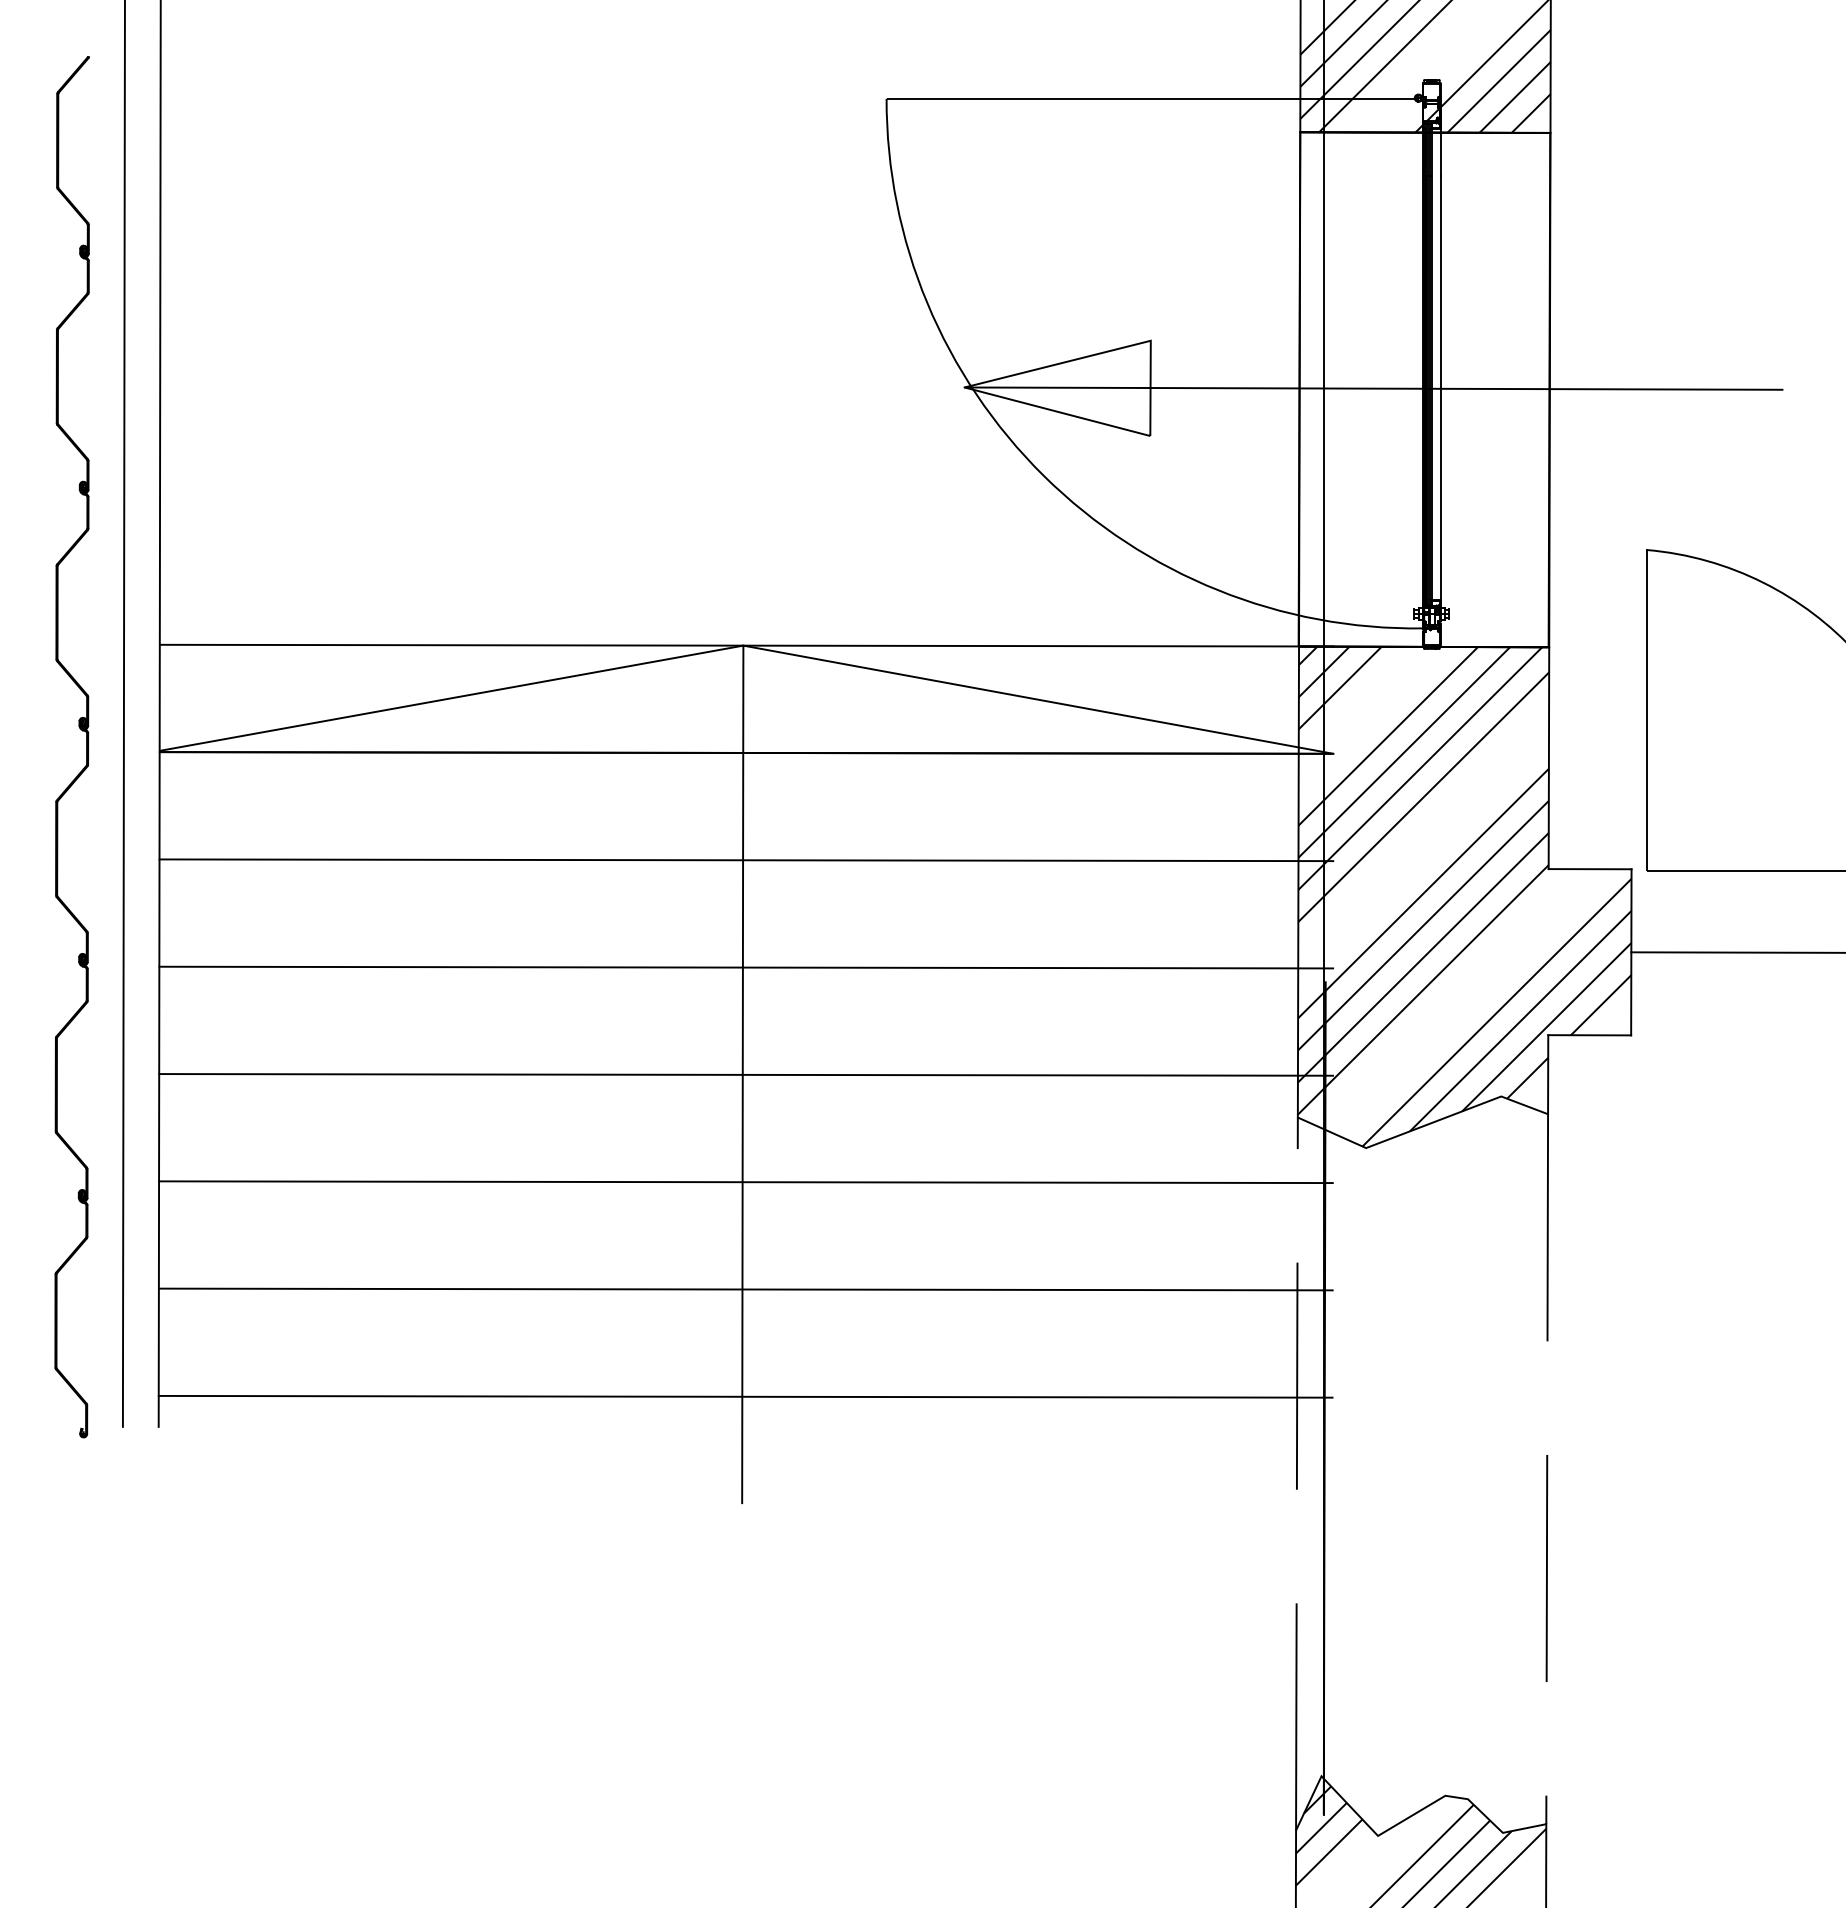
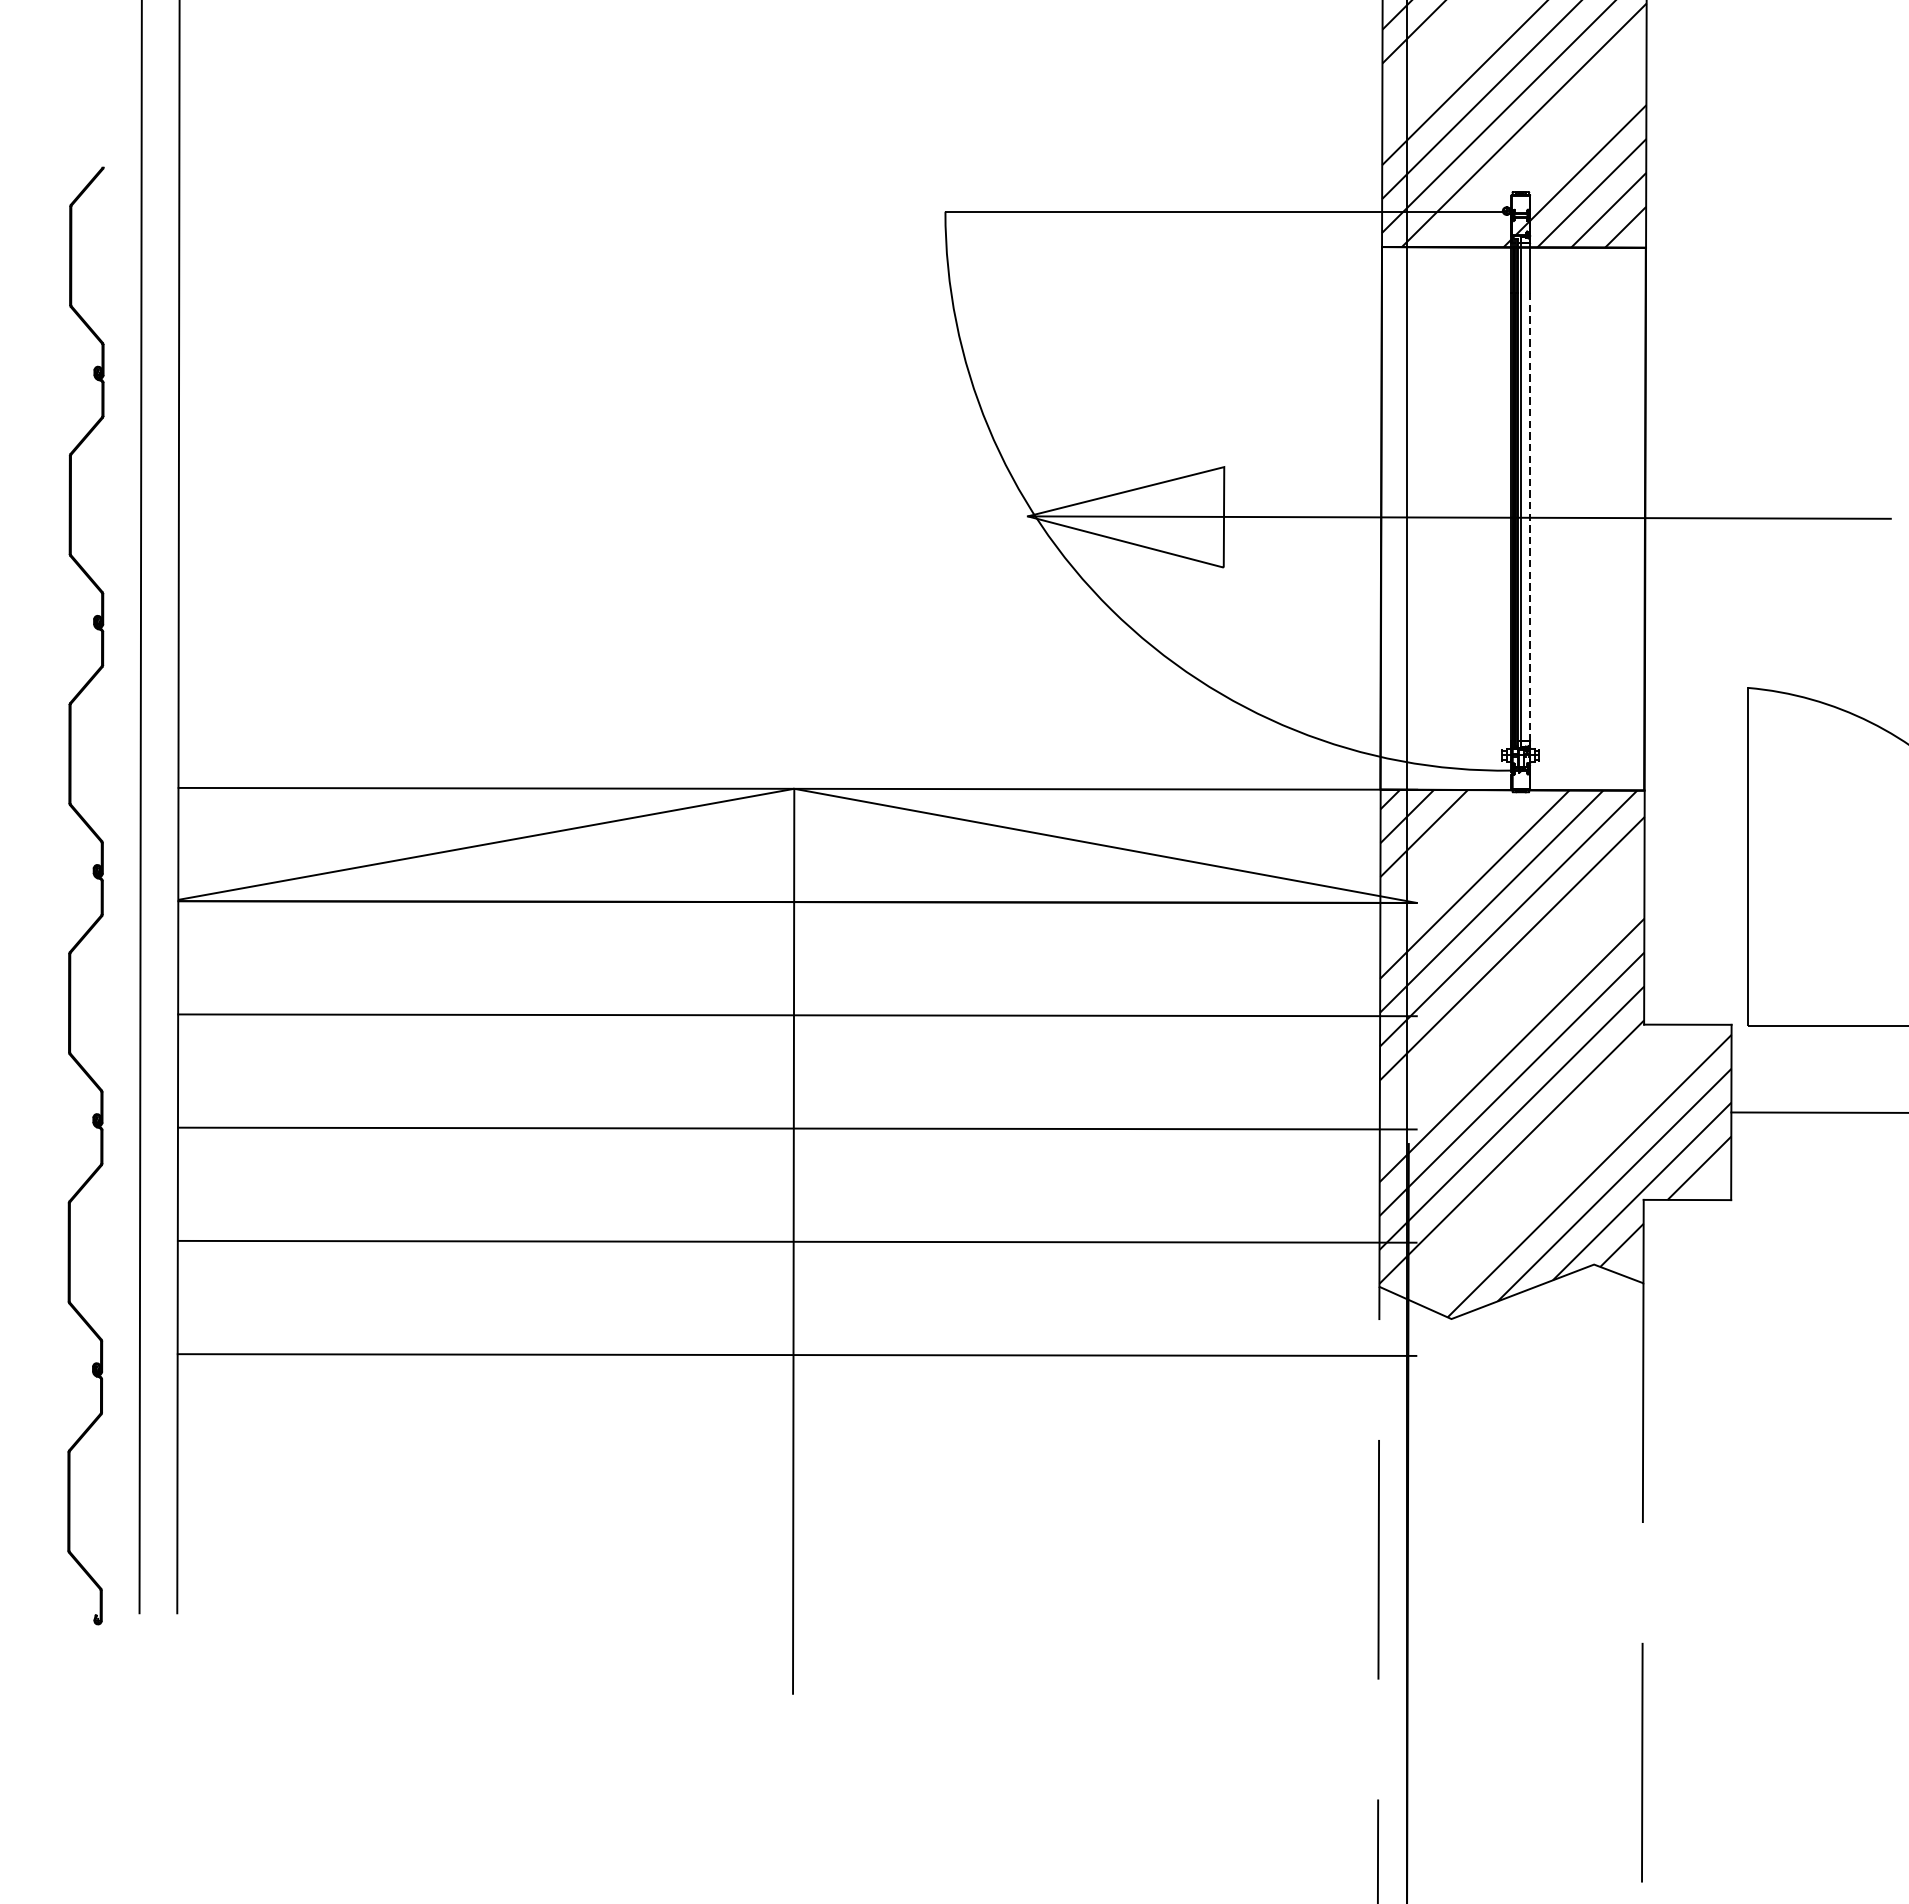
line: (1440, 388) -> (1529, 517), solid -> dashed
line: (745, 1289) -> (796, 1468), removed
line: (745, 1396) -> (796, 1581), removed

